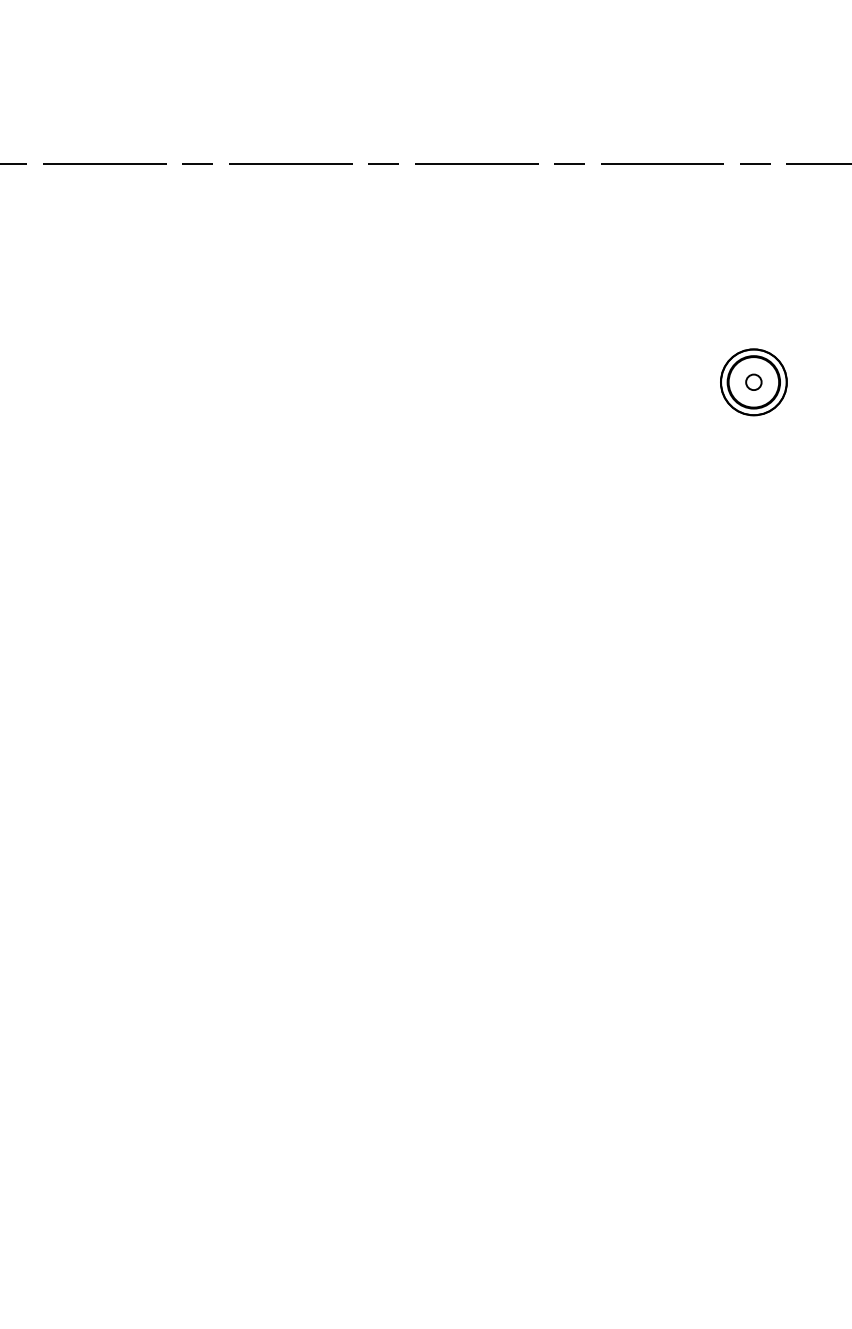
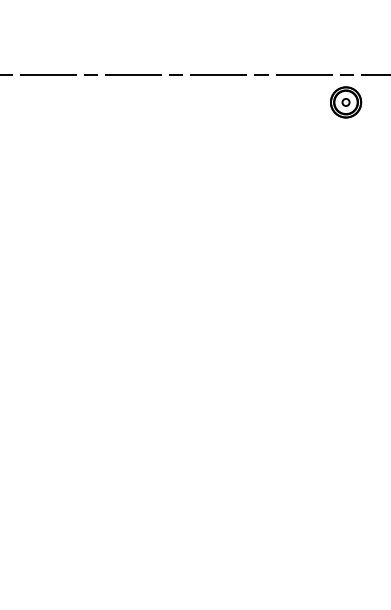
part: (754, 382) -> (346, 102), moved

